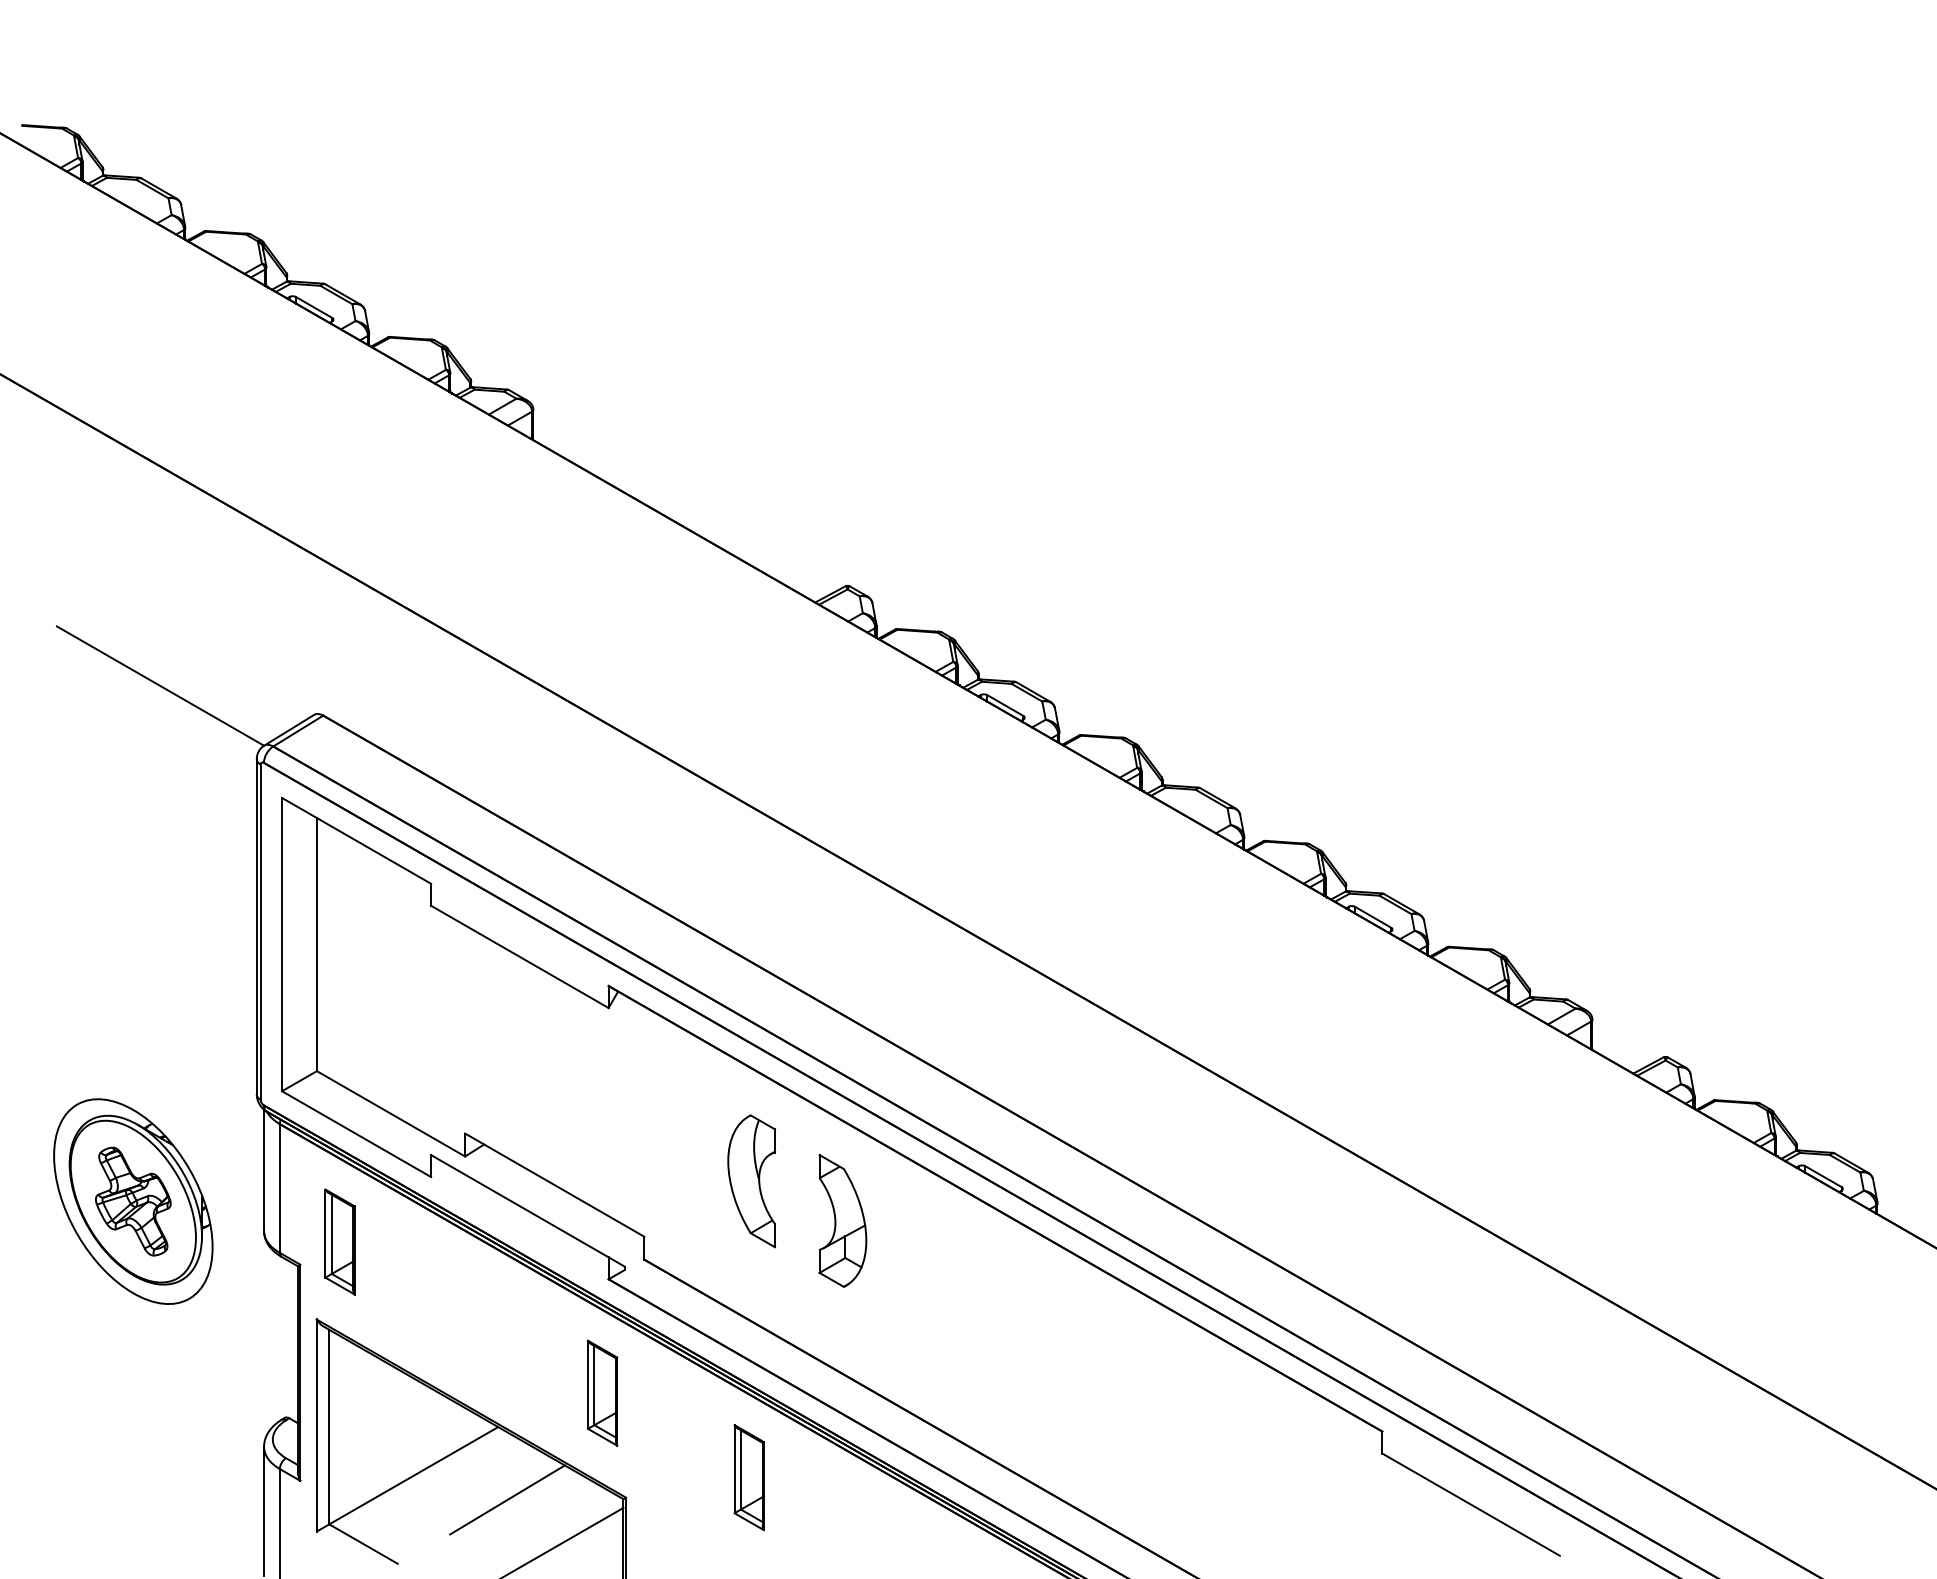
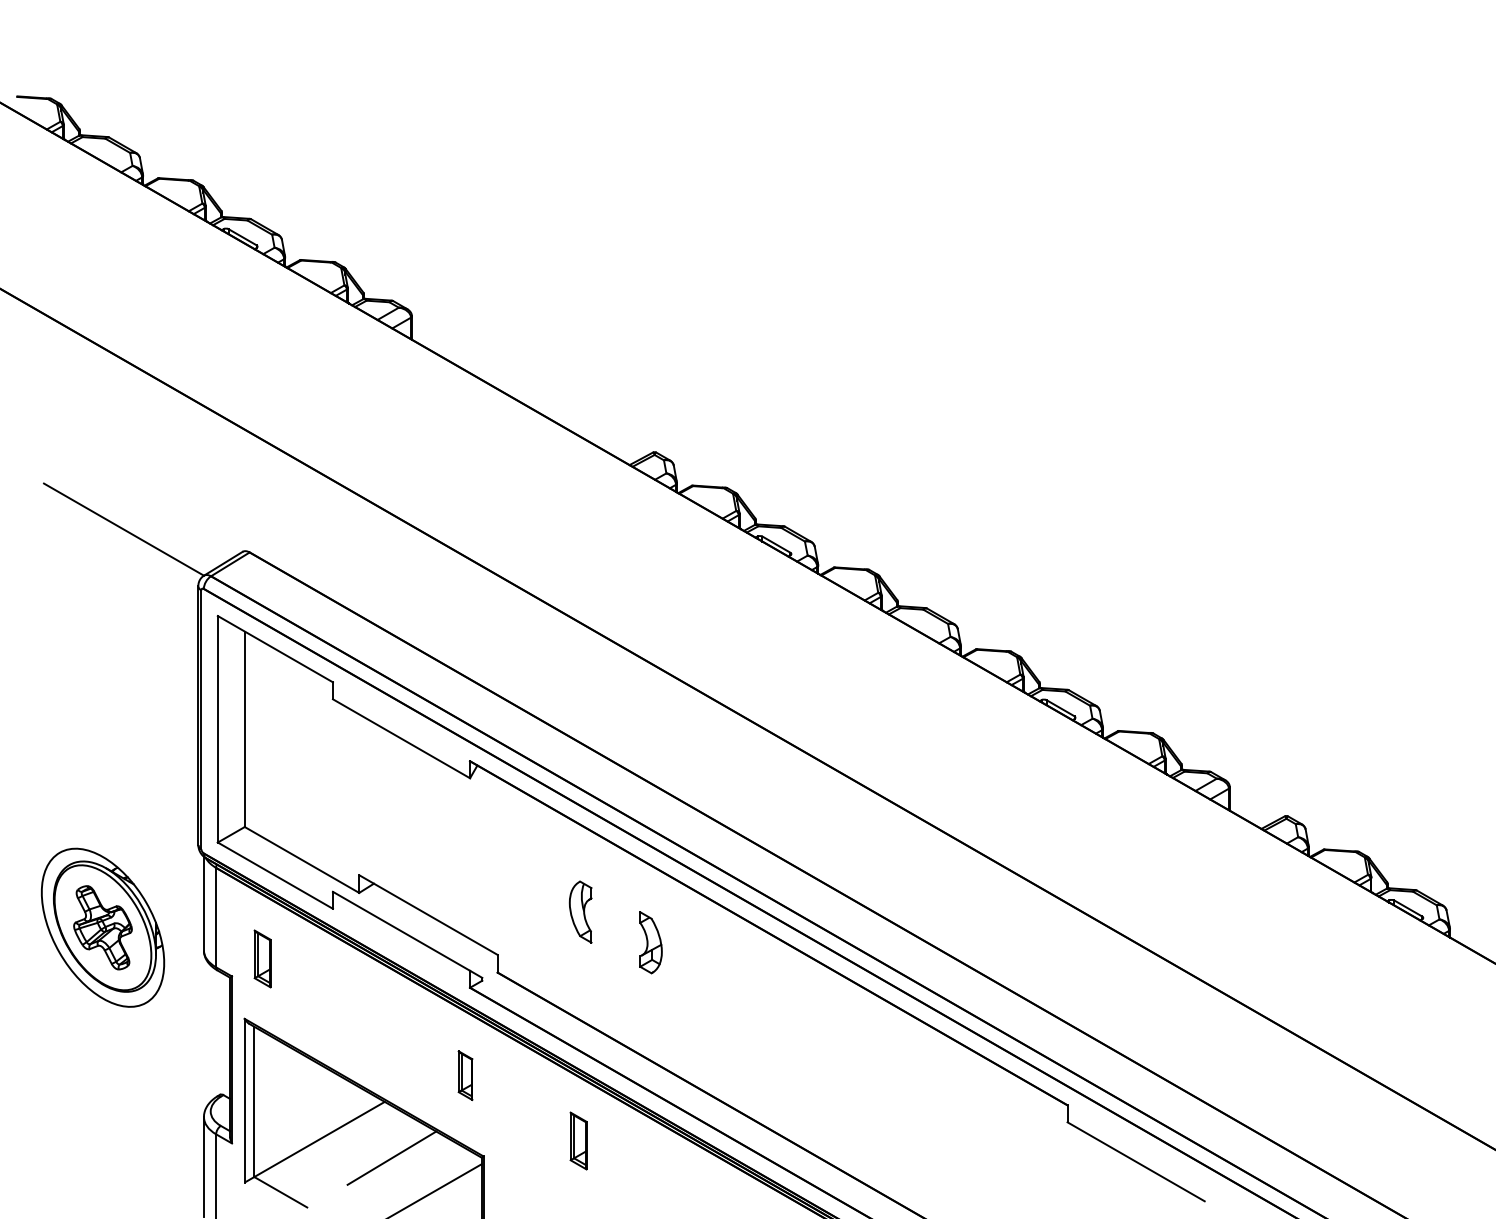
part: (751, 1181) -> (580, 912), size x0.6
part: (842, 1220) -> (650, 942), size x0.6
part: (339, 1241) -> (262, 958), size x0.7
part: (602, 1392) -> (465, 1075), size x0.6
part: (748, 1477) -> (578, 1140), size x0.7

